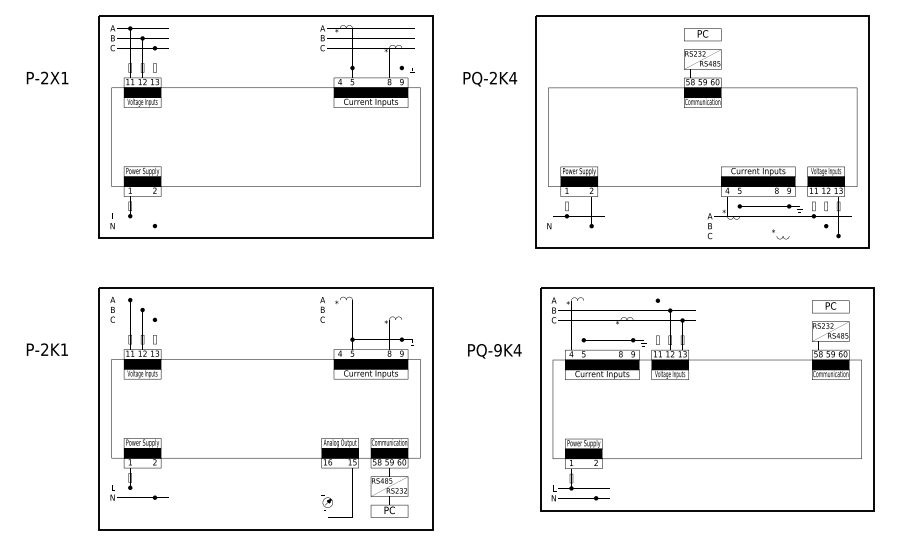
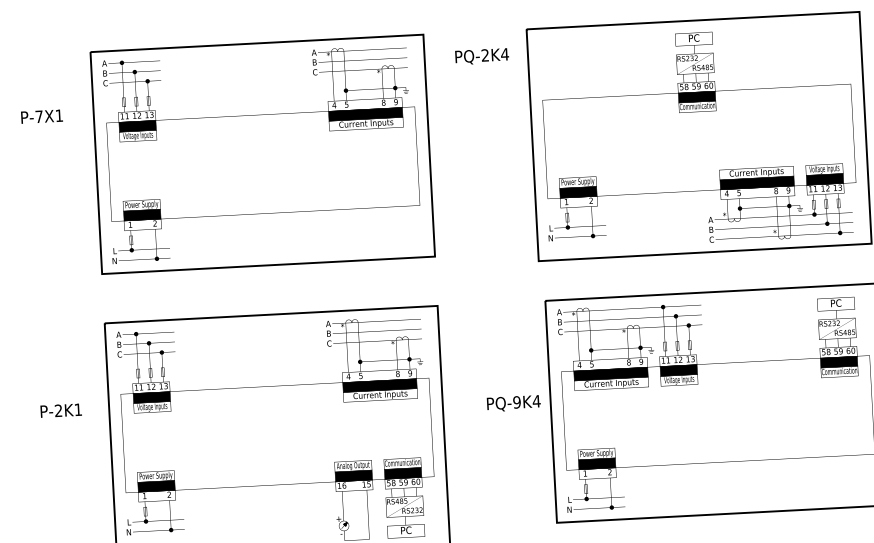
text: (44, 77) -> (38, 116), P-2X1 -> P-7X1
text: (490, 78) -> (482, 55), moved
text: (46, 349) -> (60, 410), moved
text: (494, 351) -> (513, 403), moved

